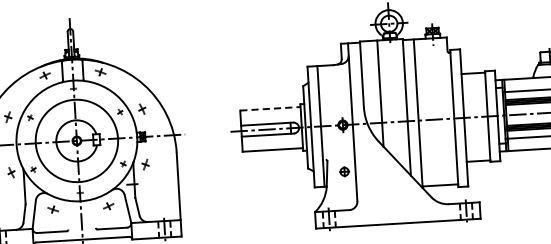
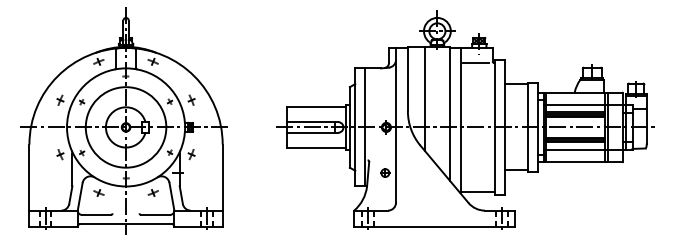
line: (430, 54) -> (475, 63), added
line: (270, 109) -> (316, 107), dashed -> solid

